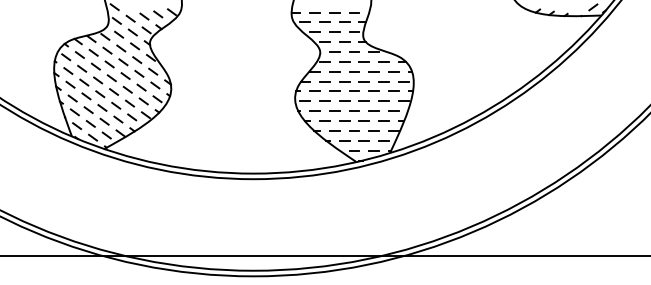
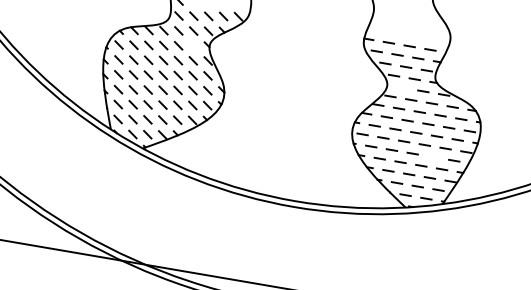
line: (134, 46) -> (192, 46), removed
line: (334, 51) -> (402, 87), removed
line: (373, 110) -> (432, 156), removed

